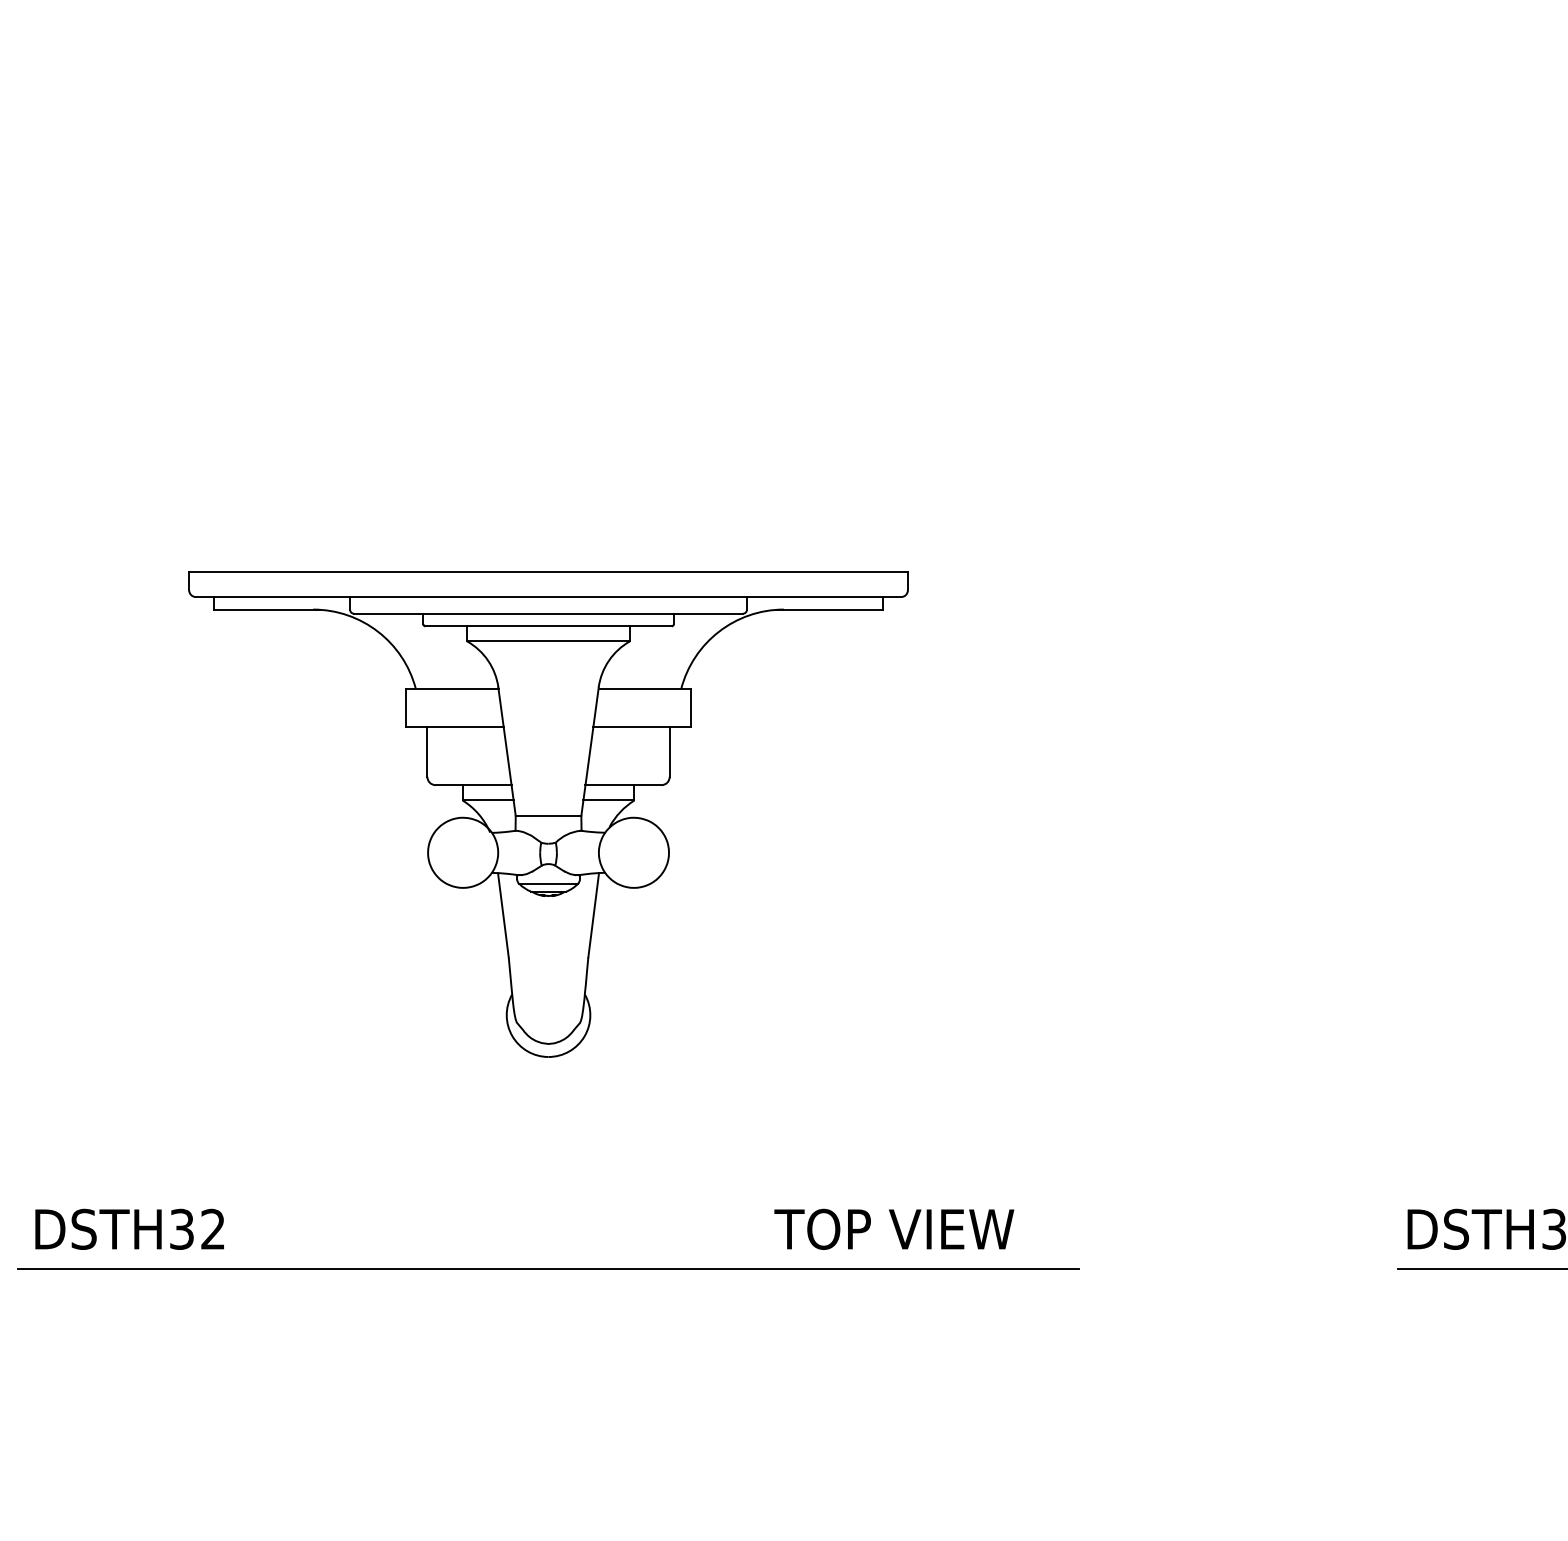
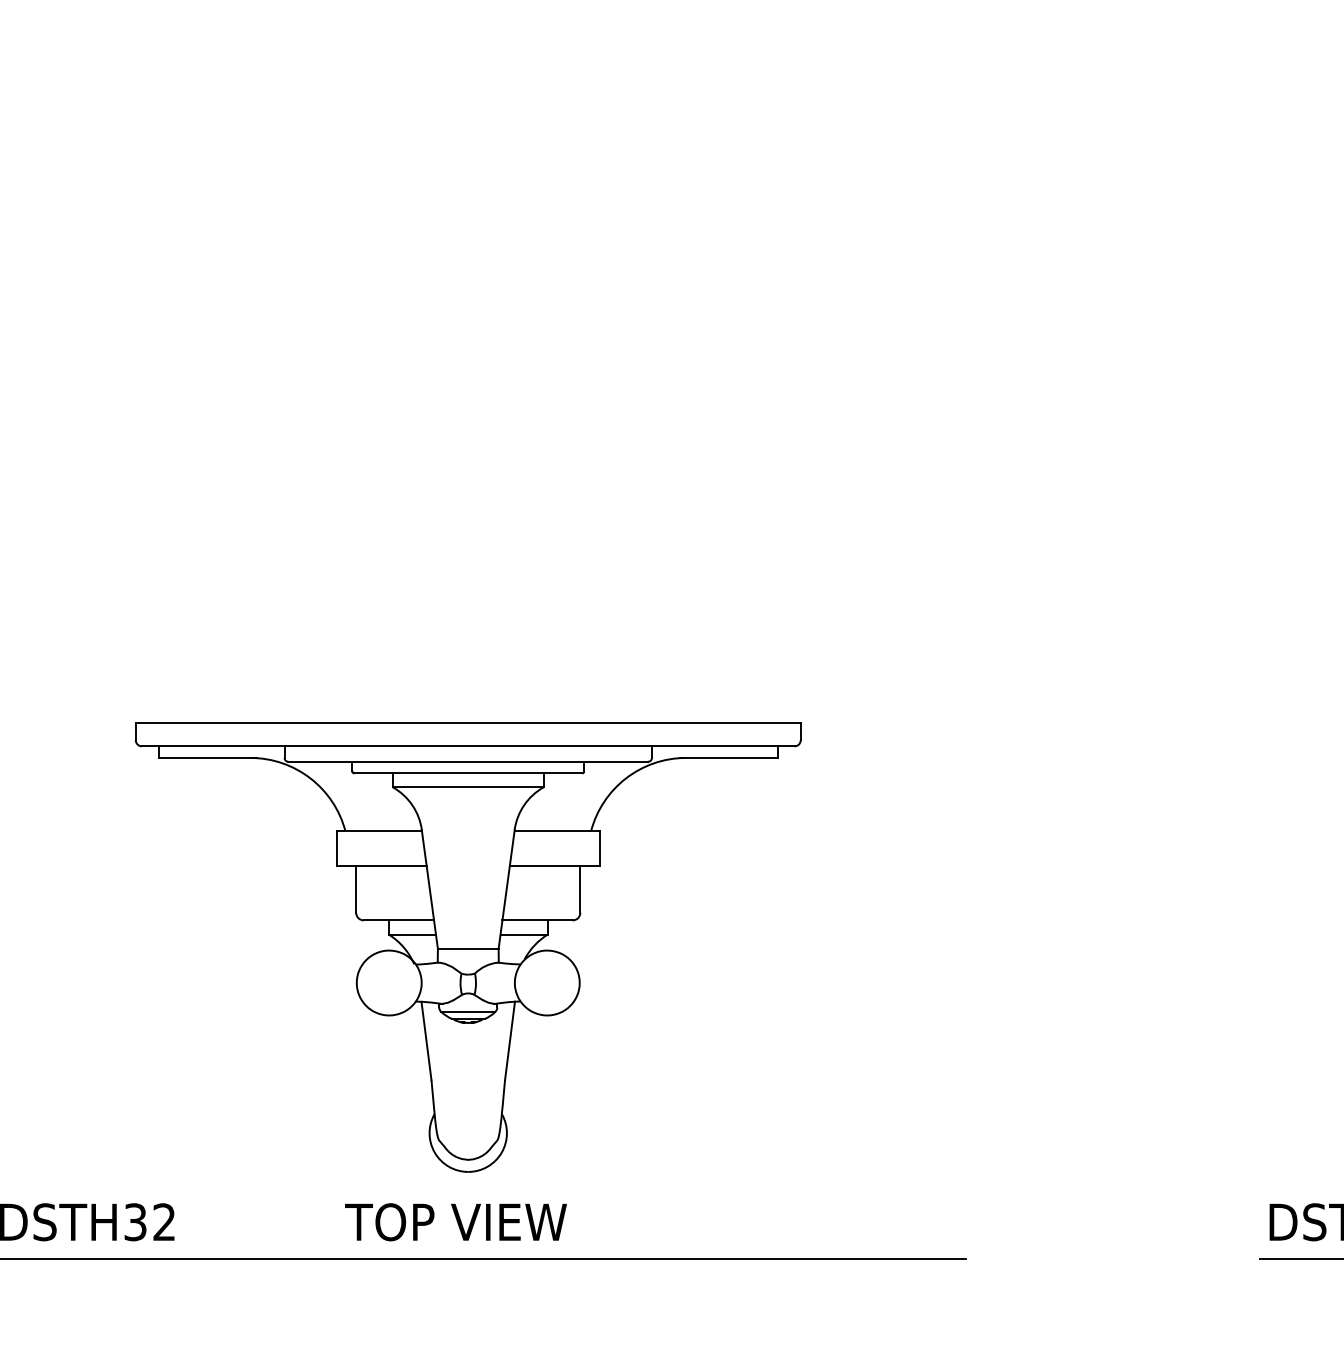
part: (548, 814) -> (468, 947), moved
text: (894, 1228) -> (456, 1221), moved

